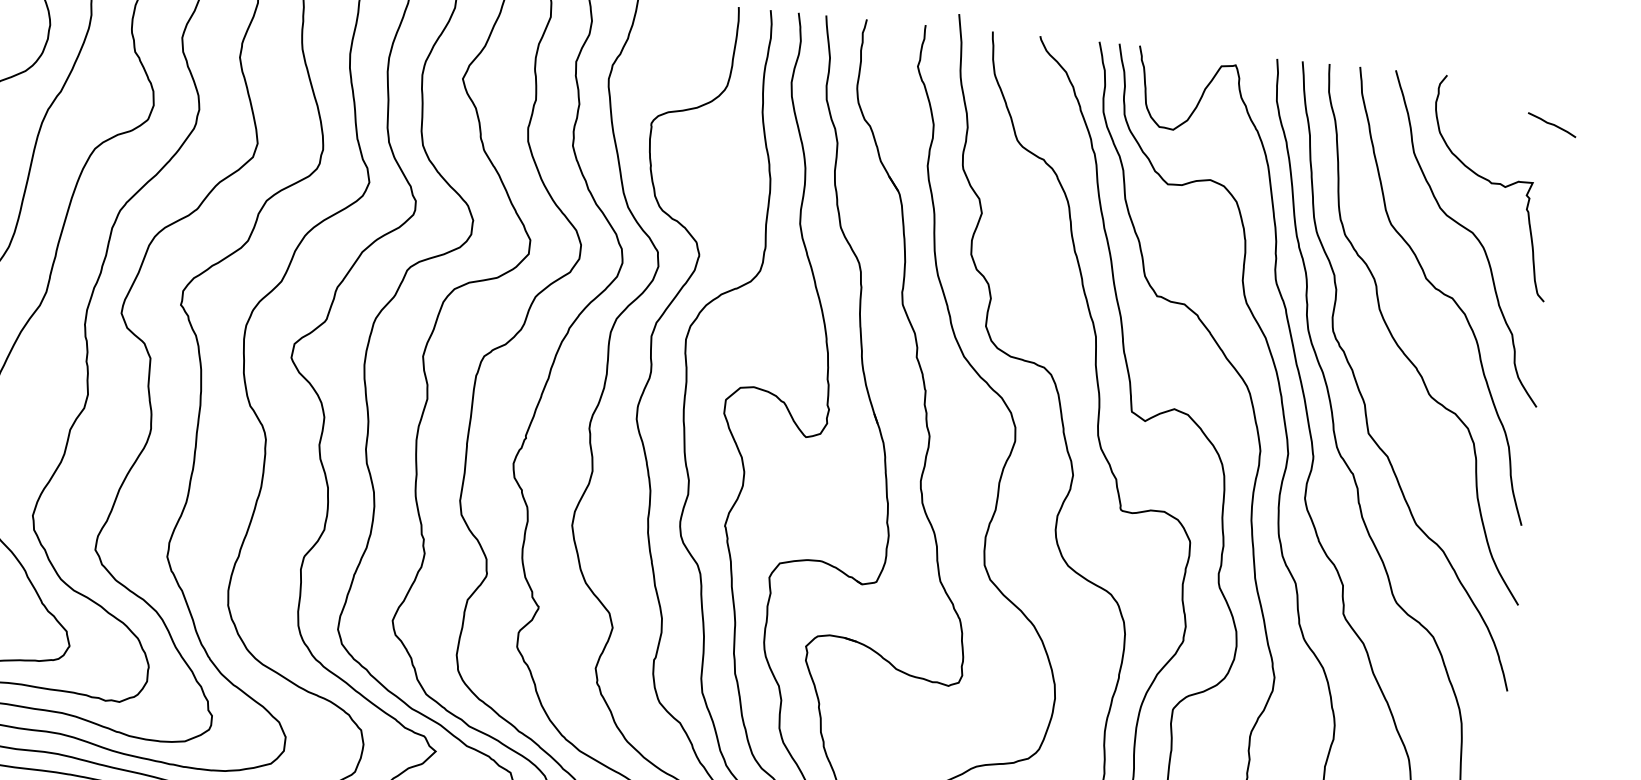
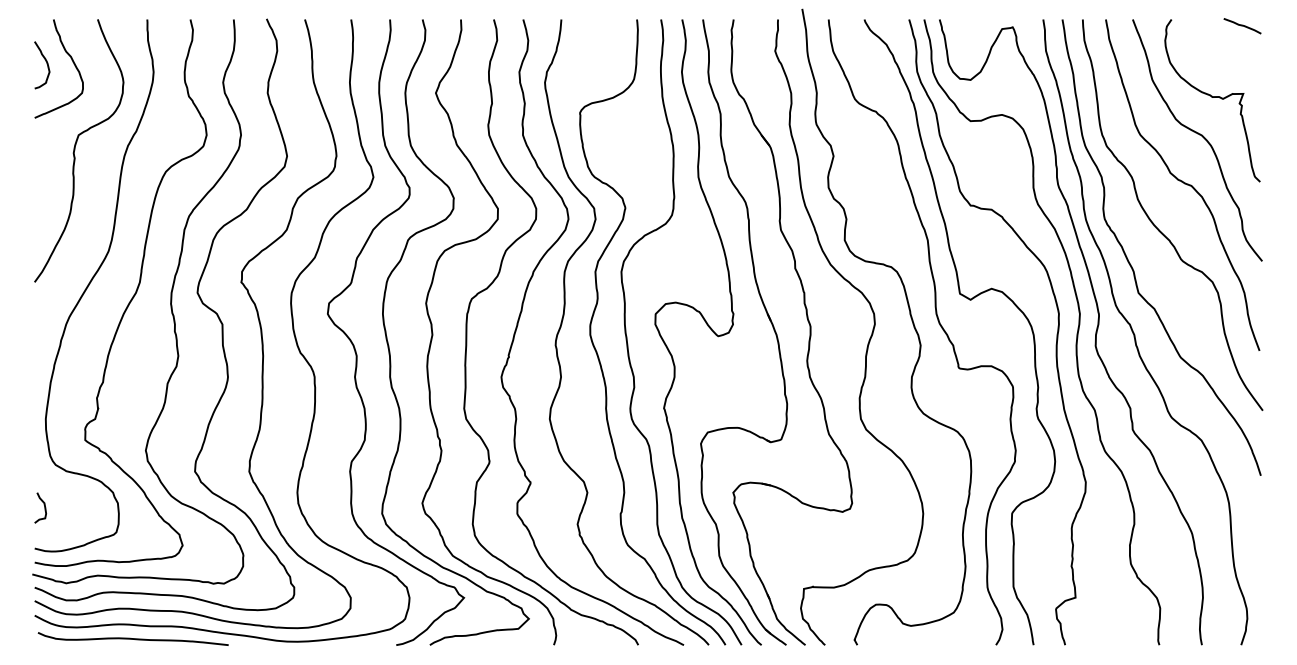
line: (1551, 125) -> (1242, 26), moved

